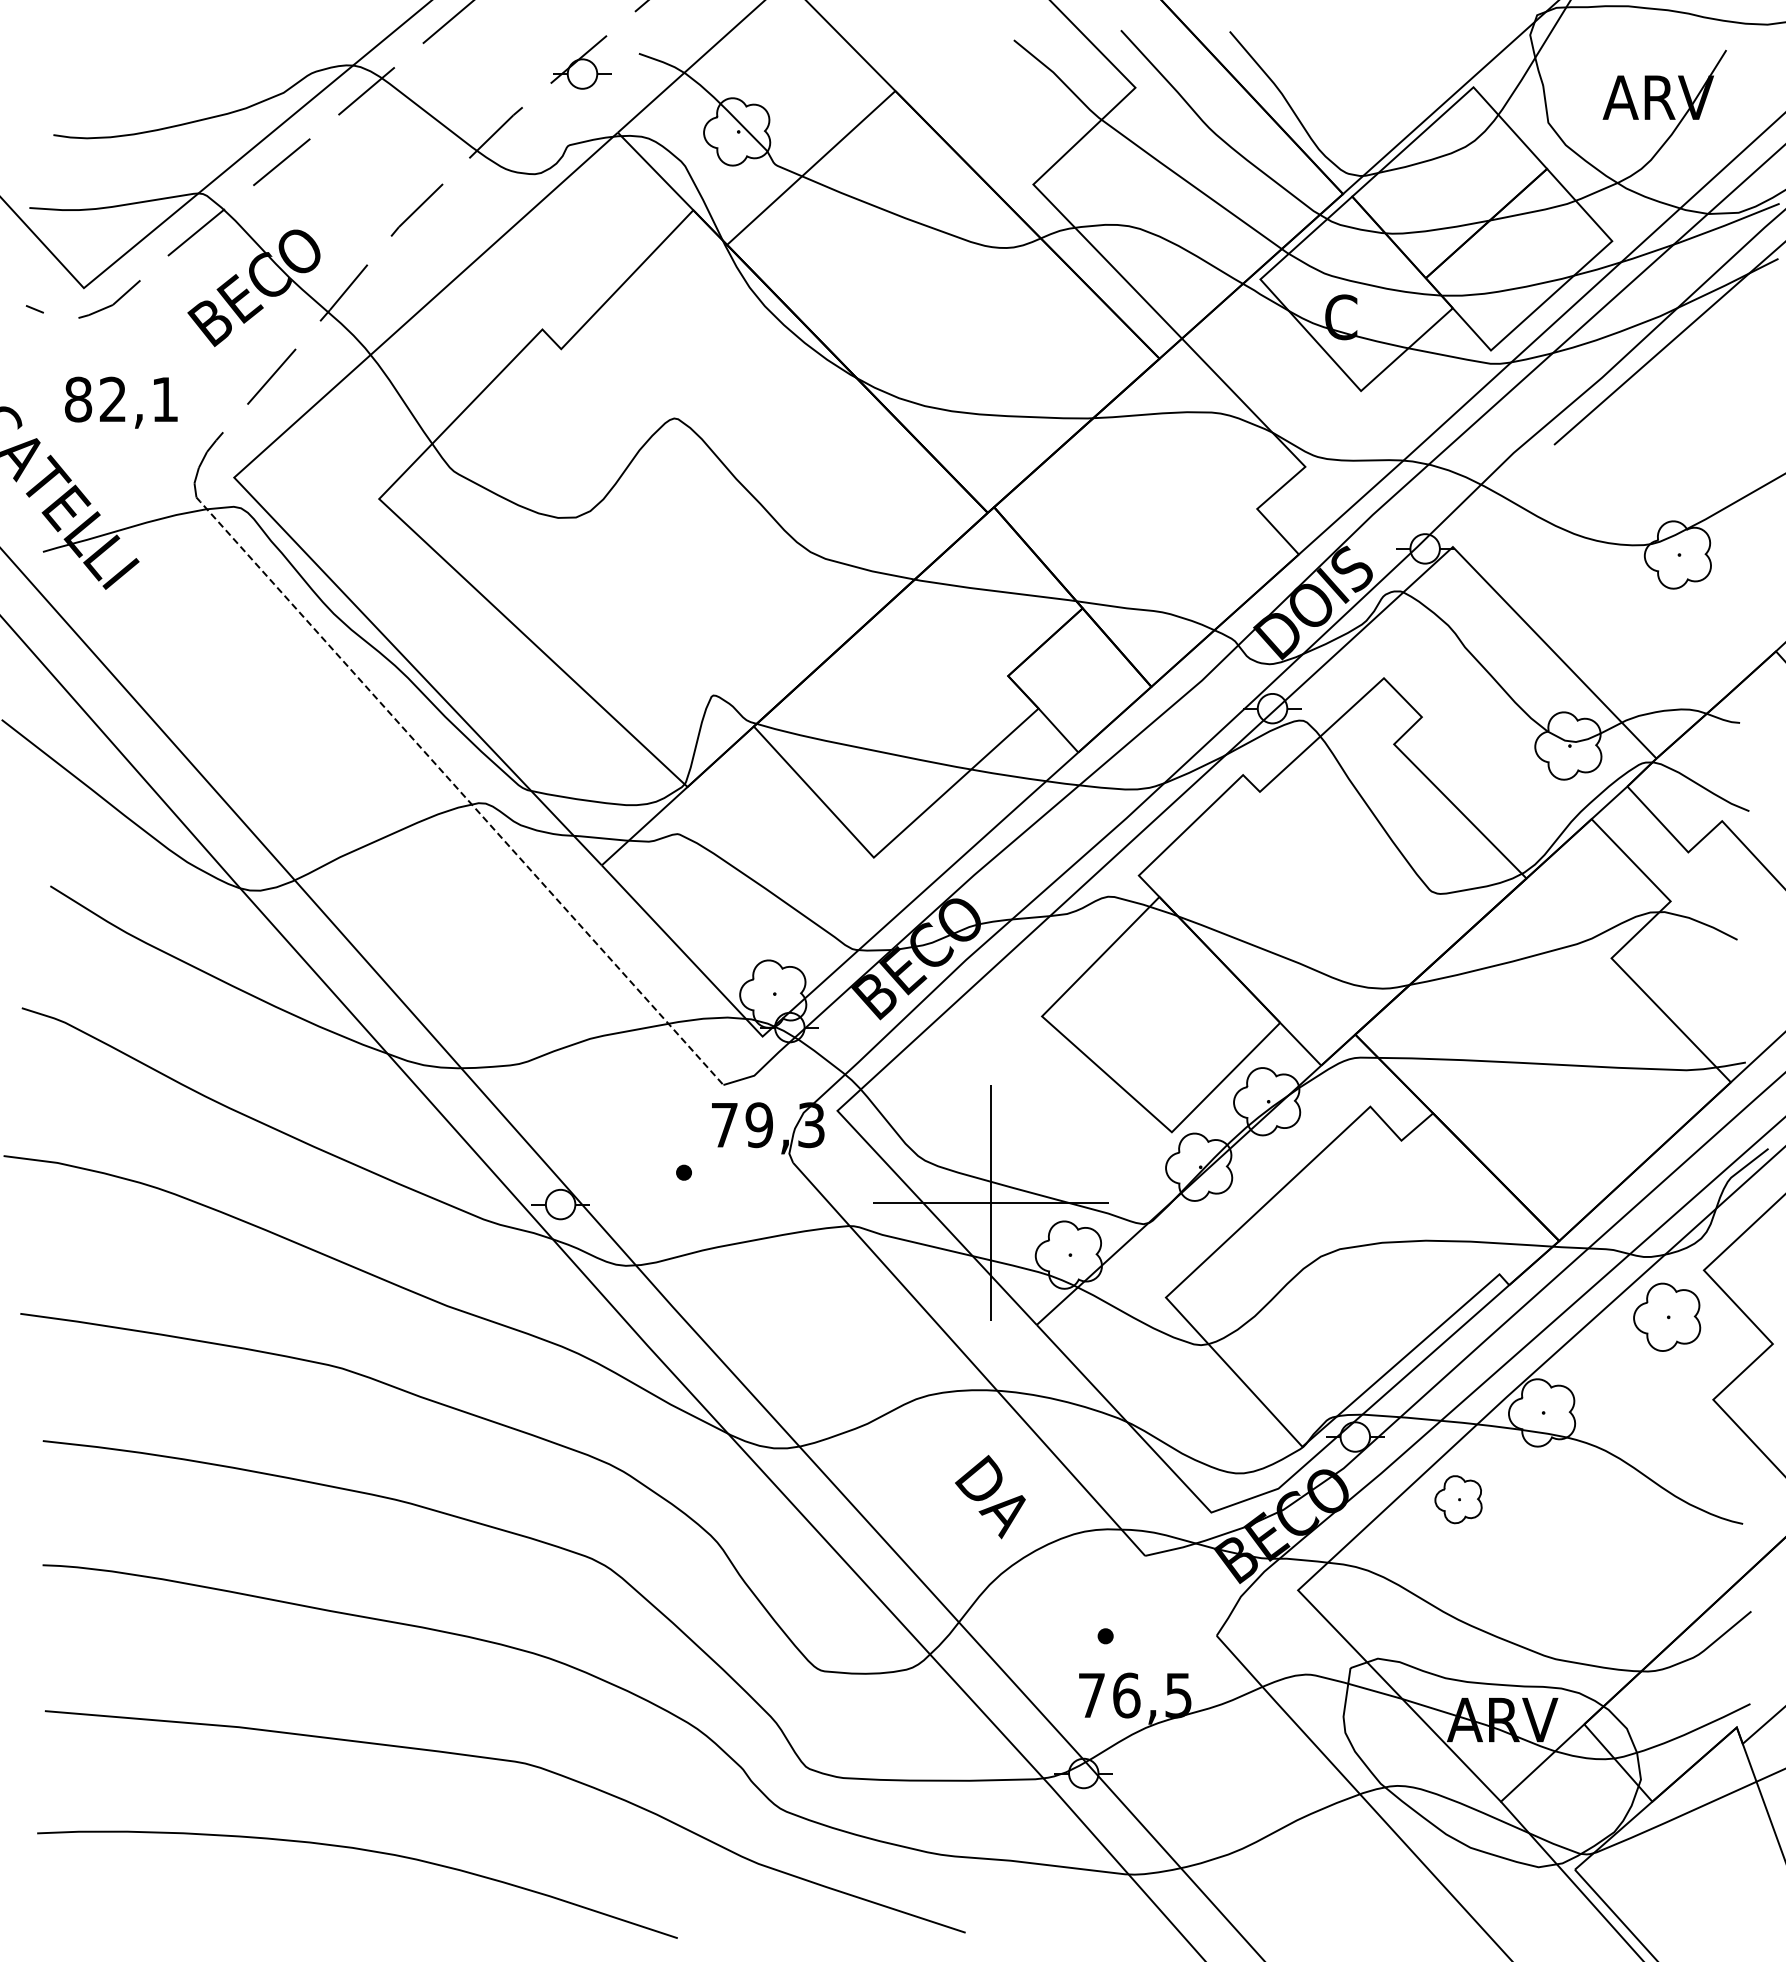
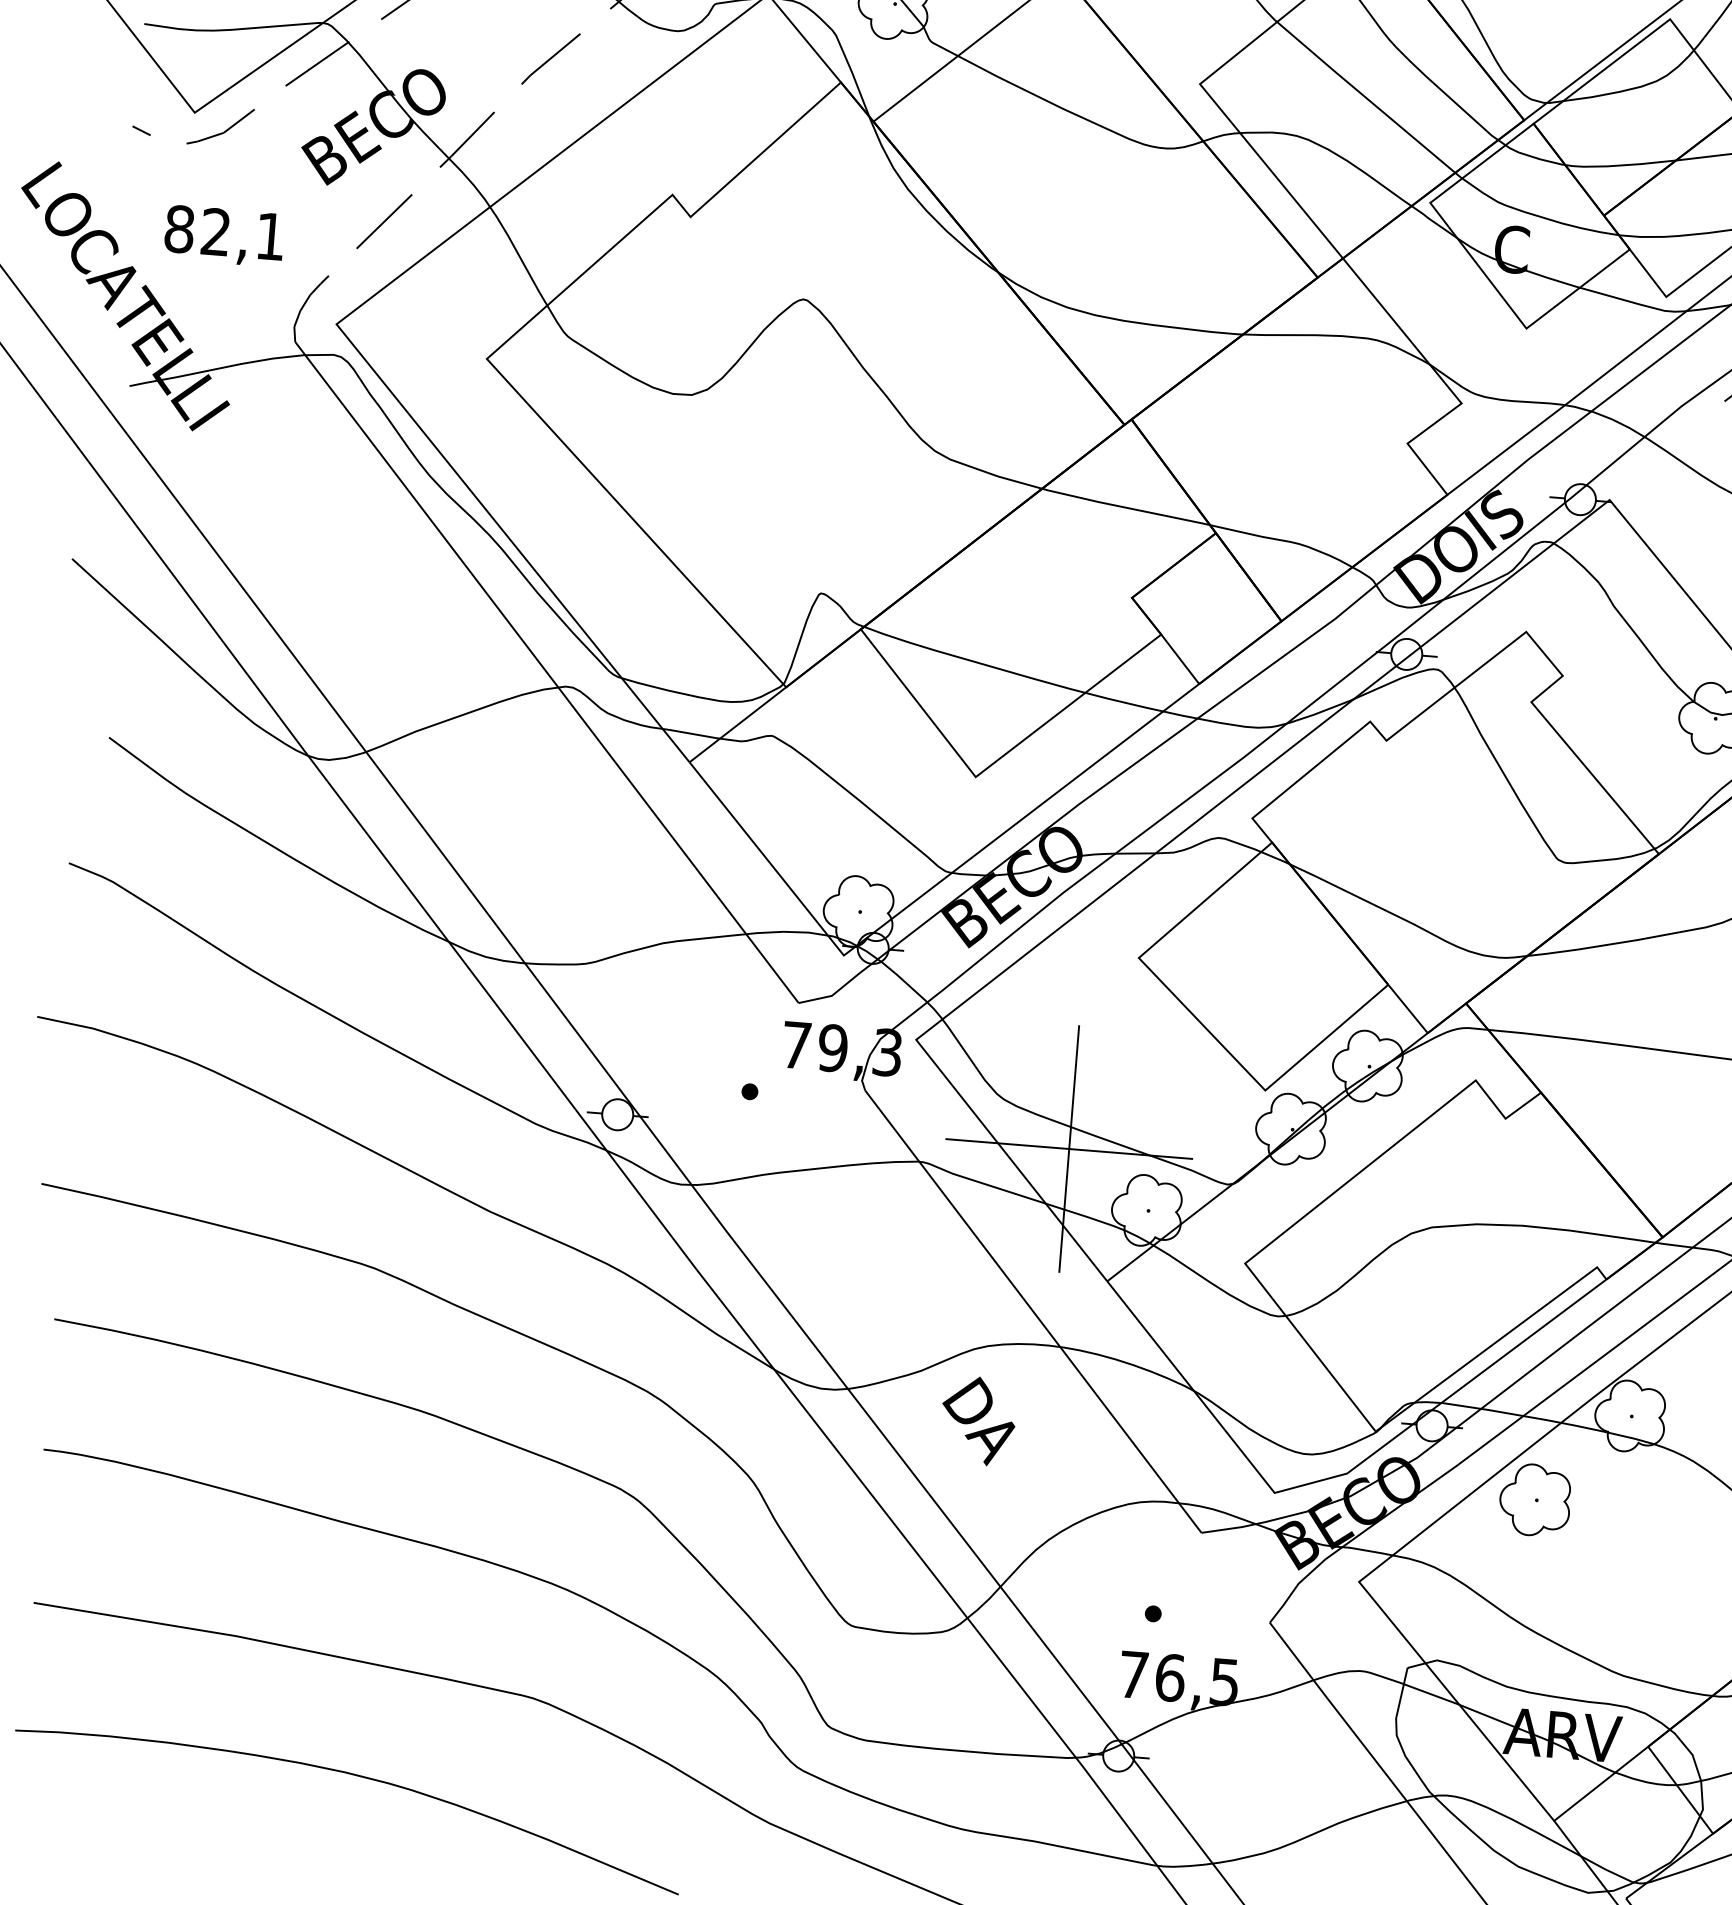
line: (460, 791) -> (547, 672), dashed -> solid
text: (990, 1497) -> (978, 1421), moved
part: (1458, 1499) -> (1535, 1500), size x1.43

